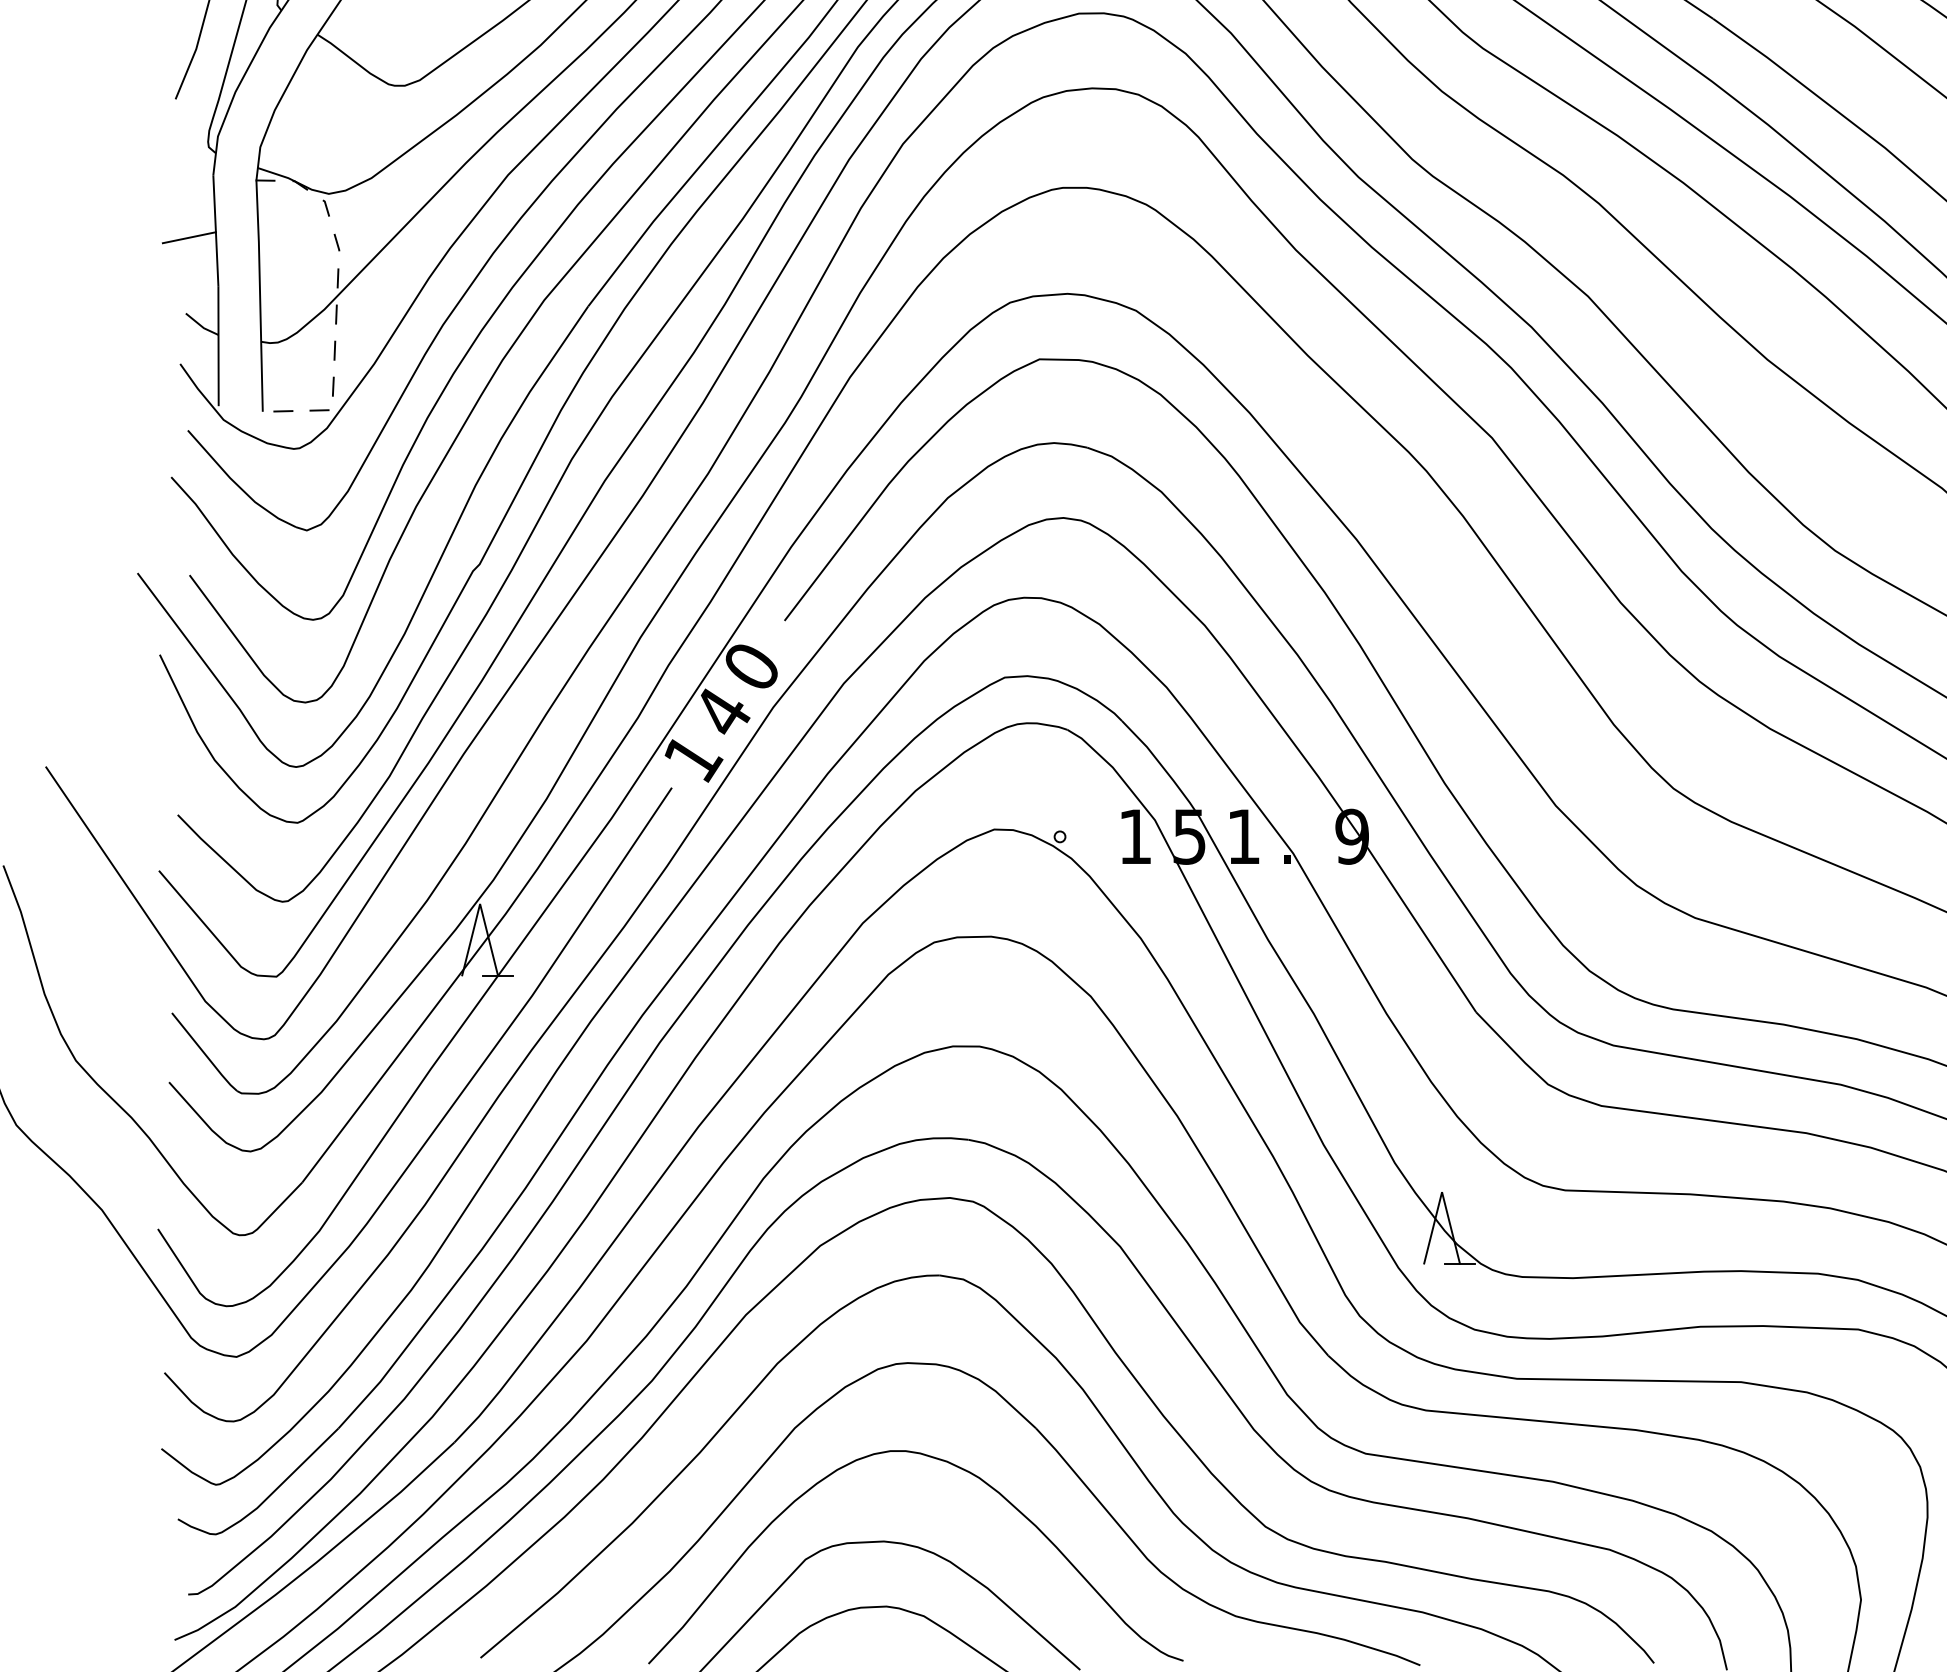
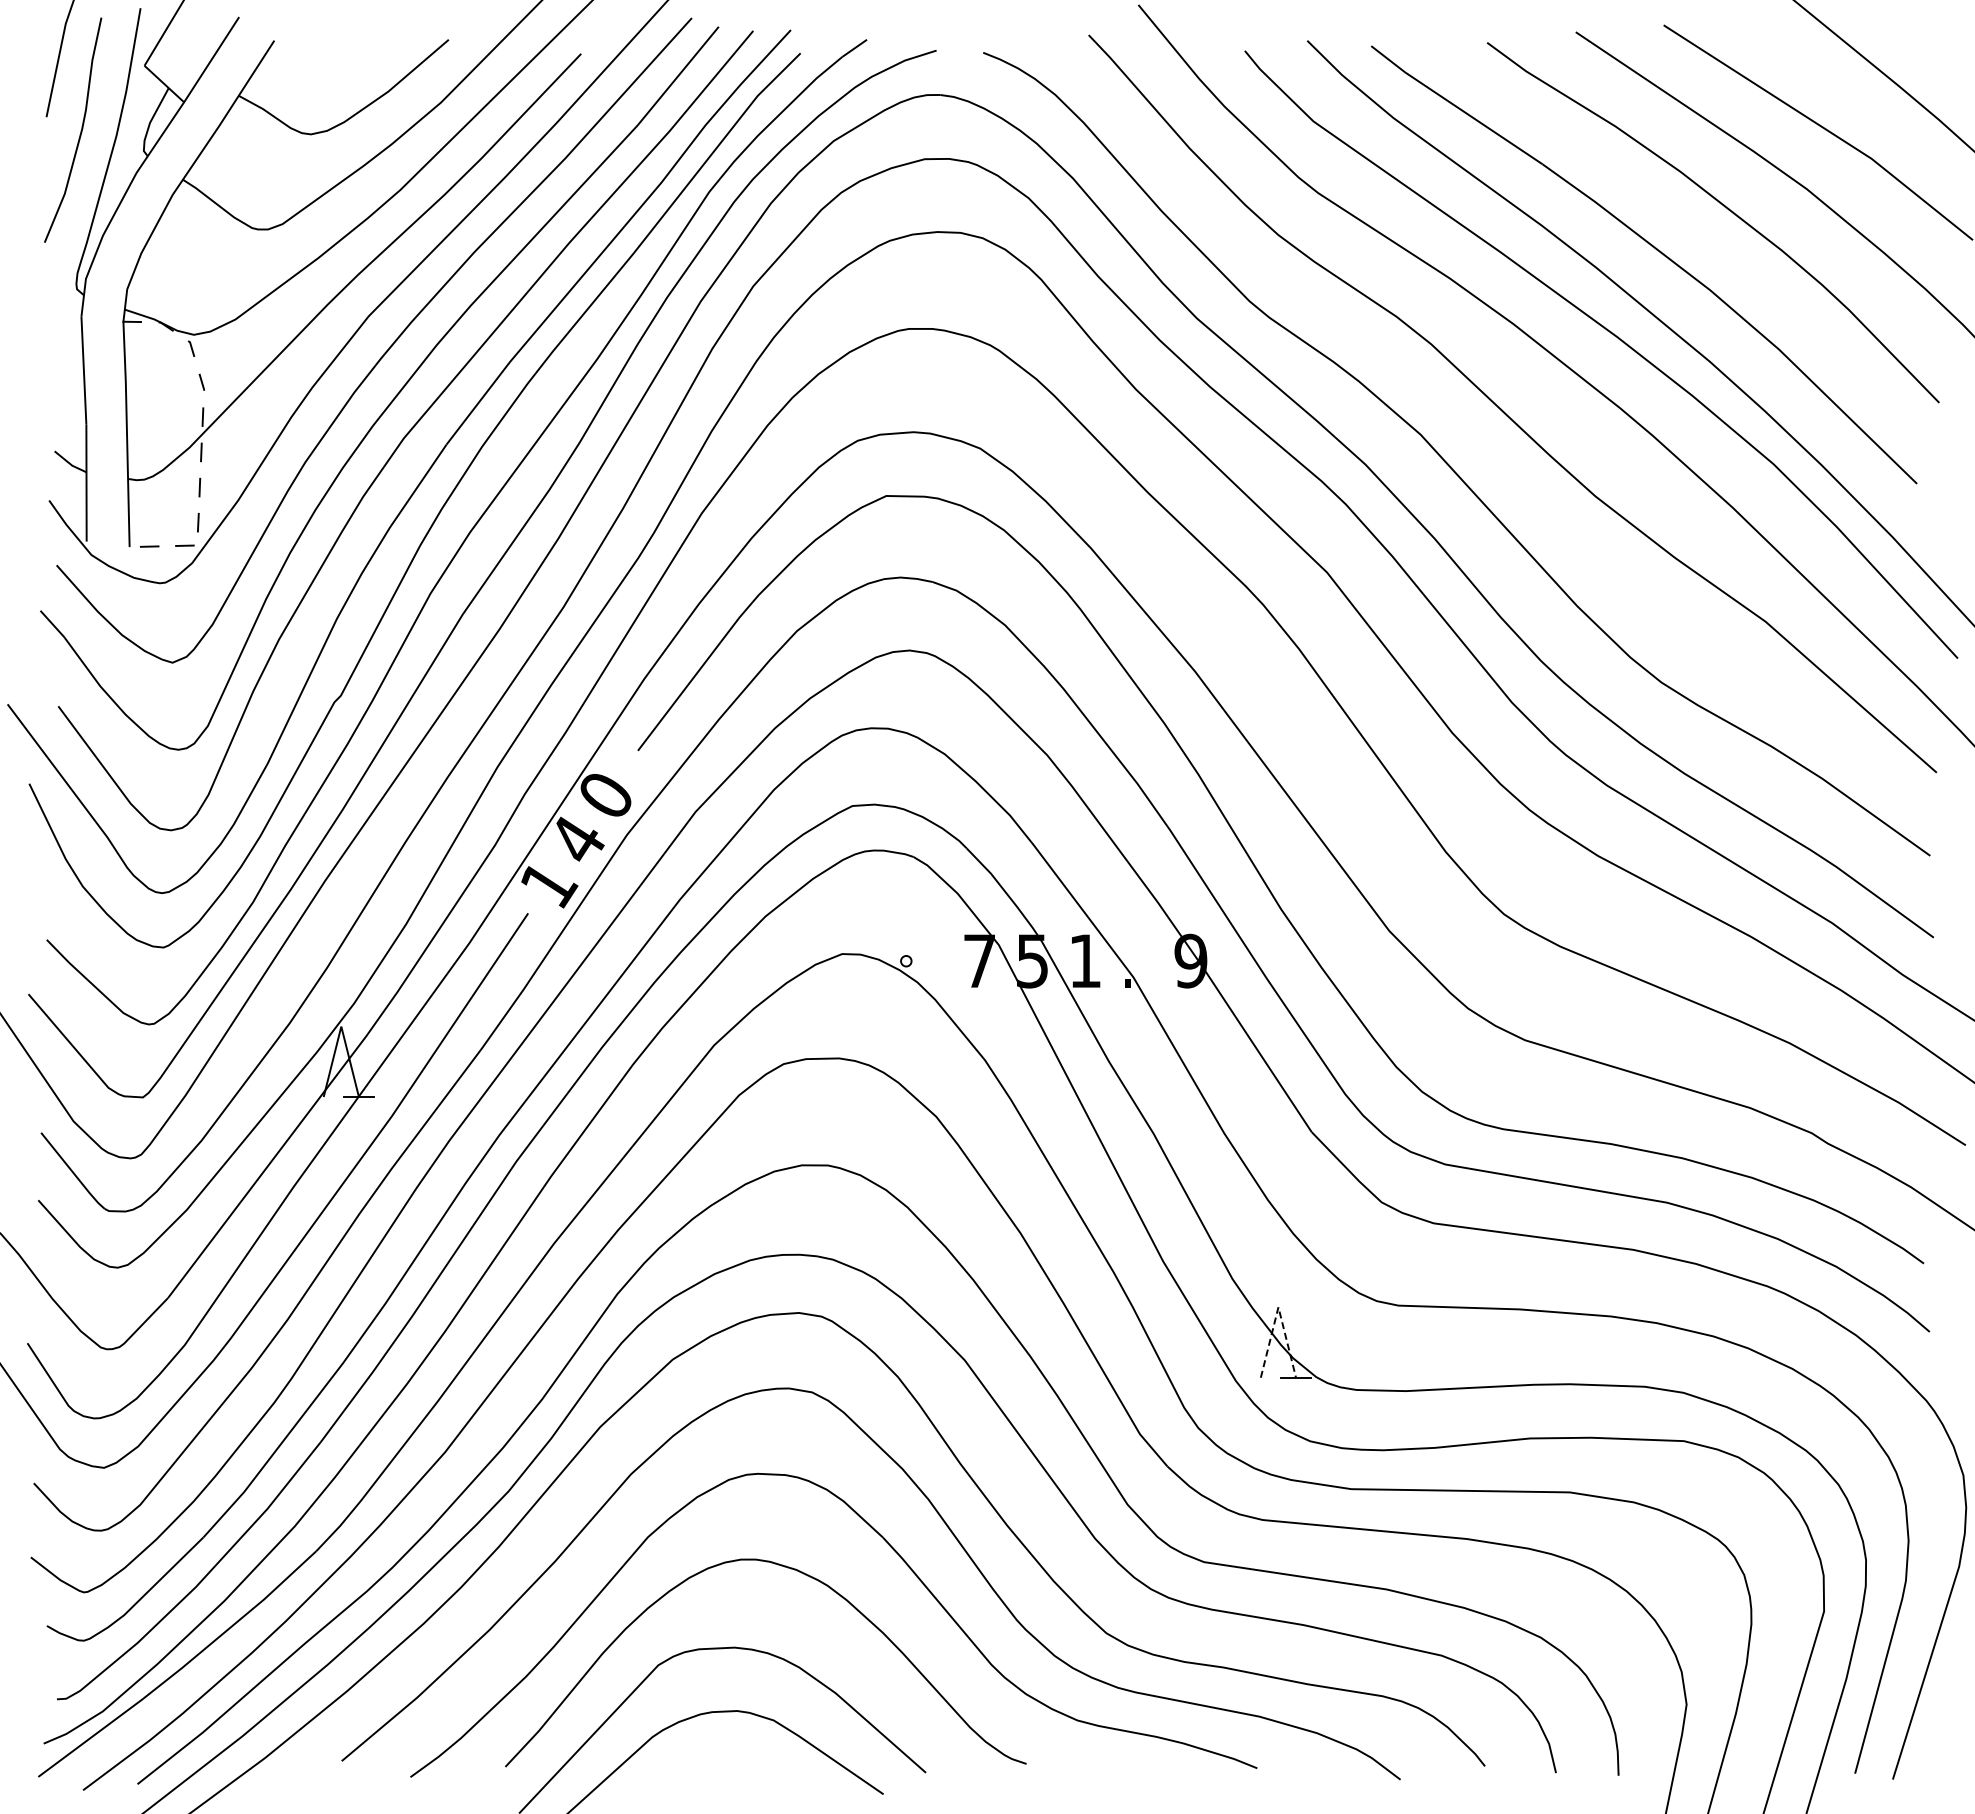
line: (188, 237) -> (57, 377), removed
text: (1135, 836) -> (979, 960), 1 -> 7
line: (1442, 1192) -> (1278, 1307), solid -> dashed

